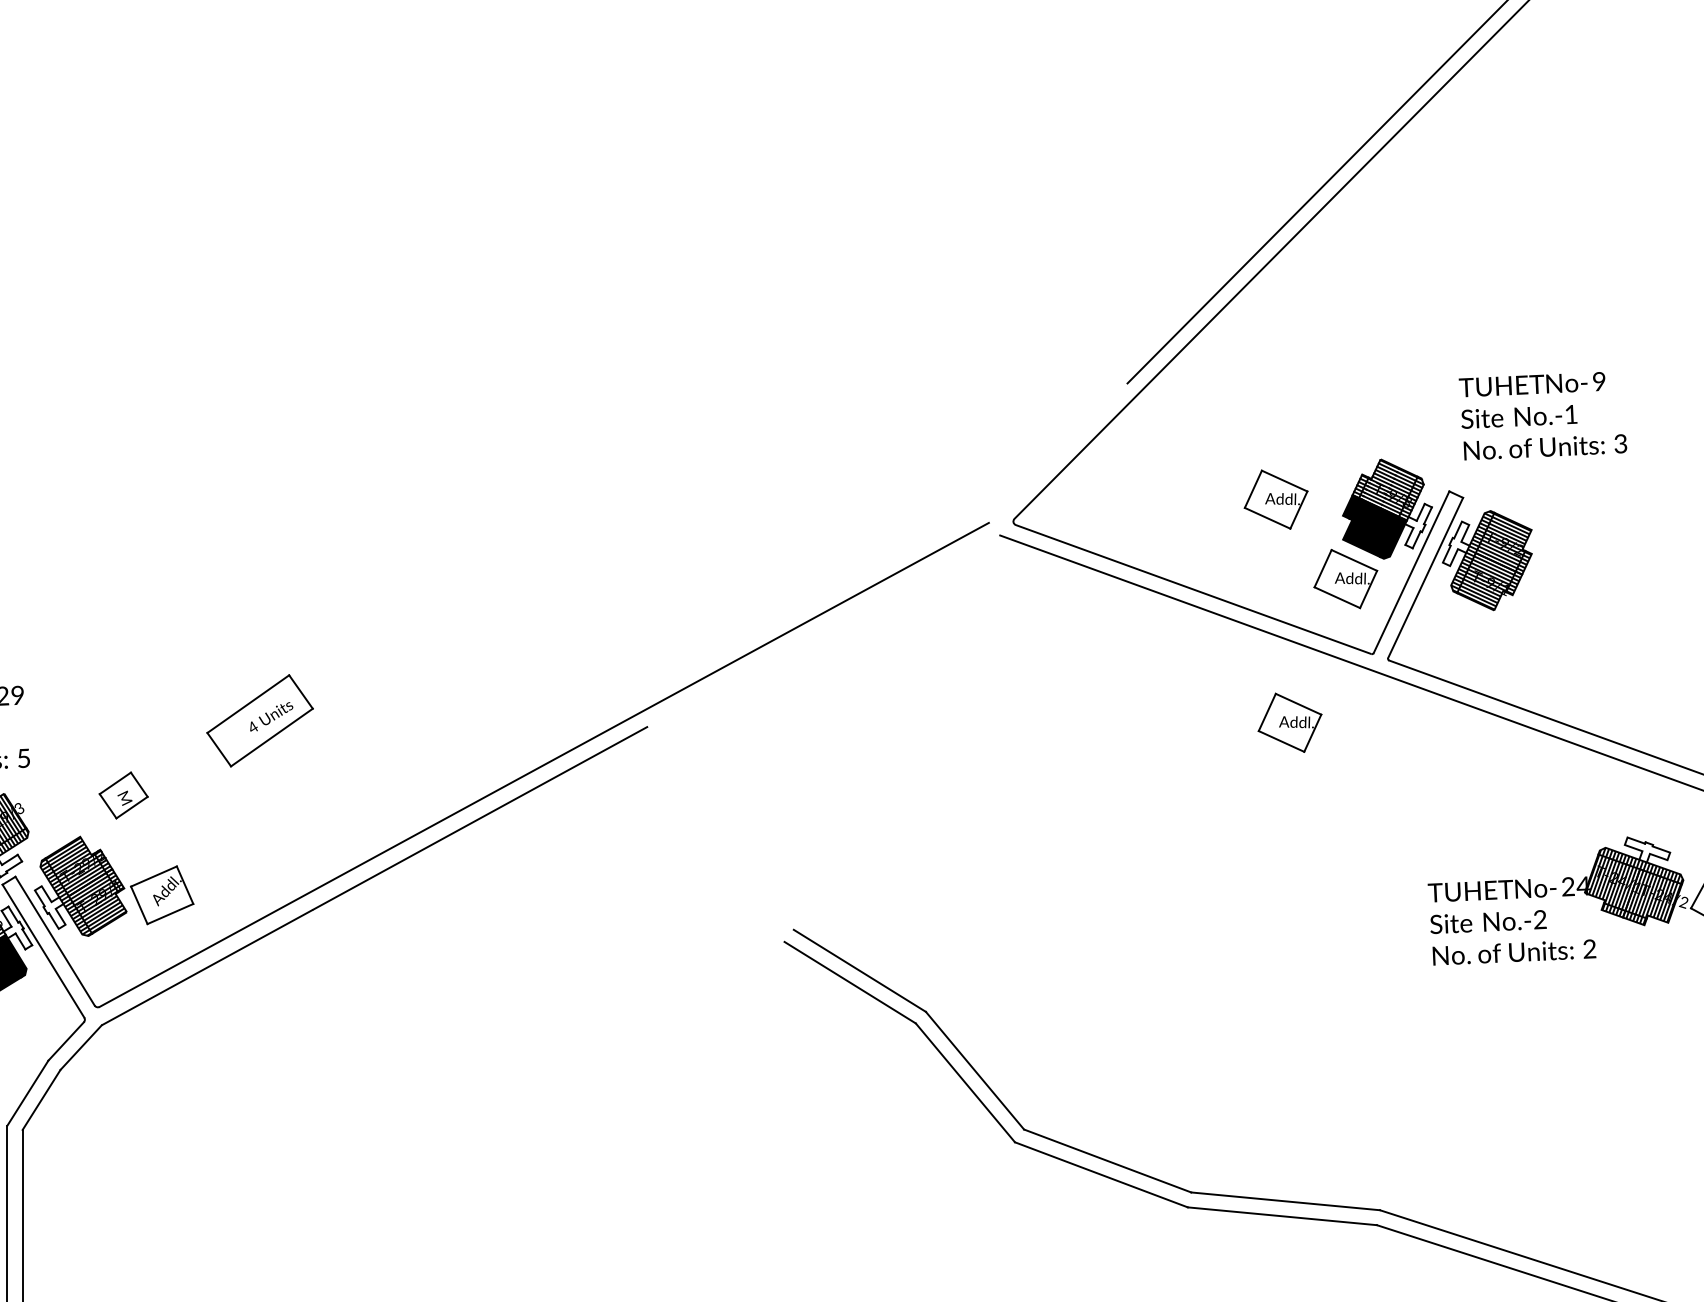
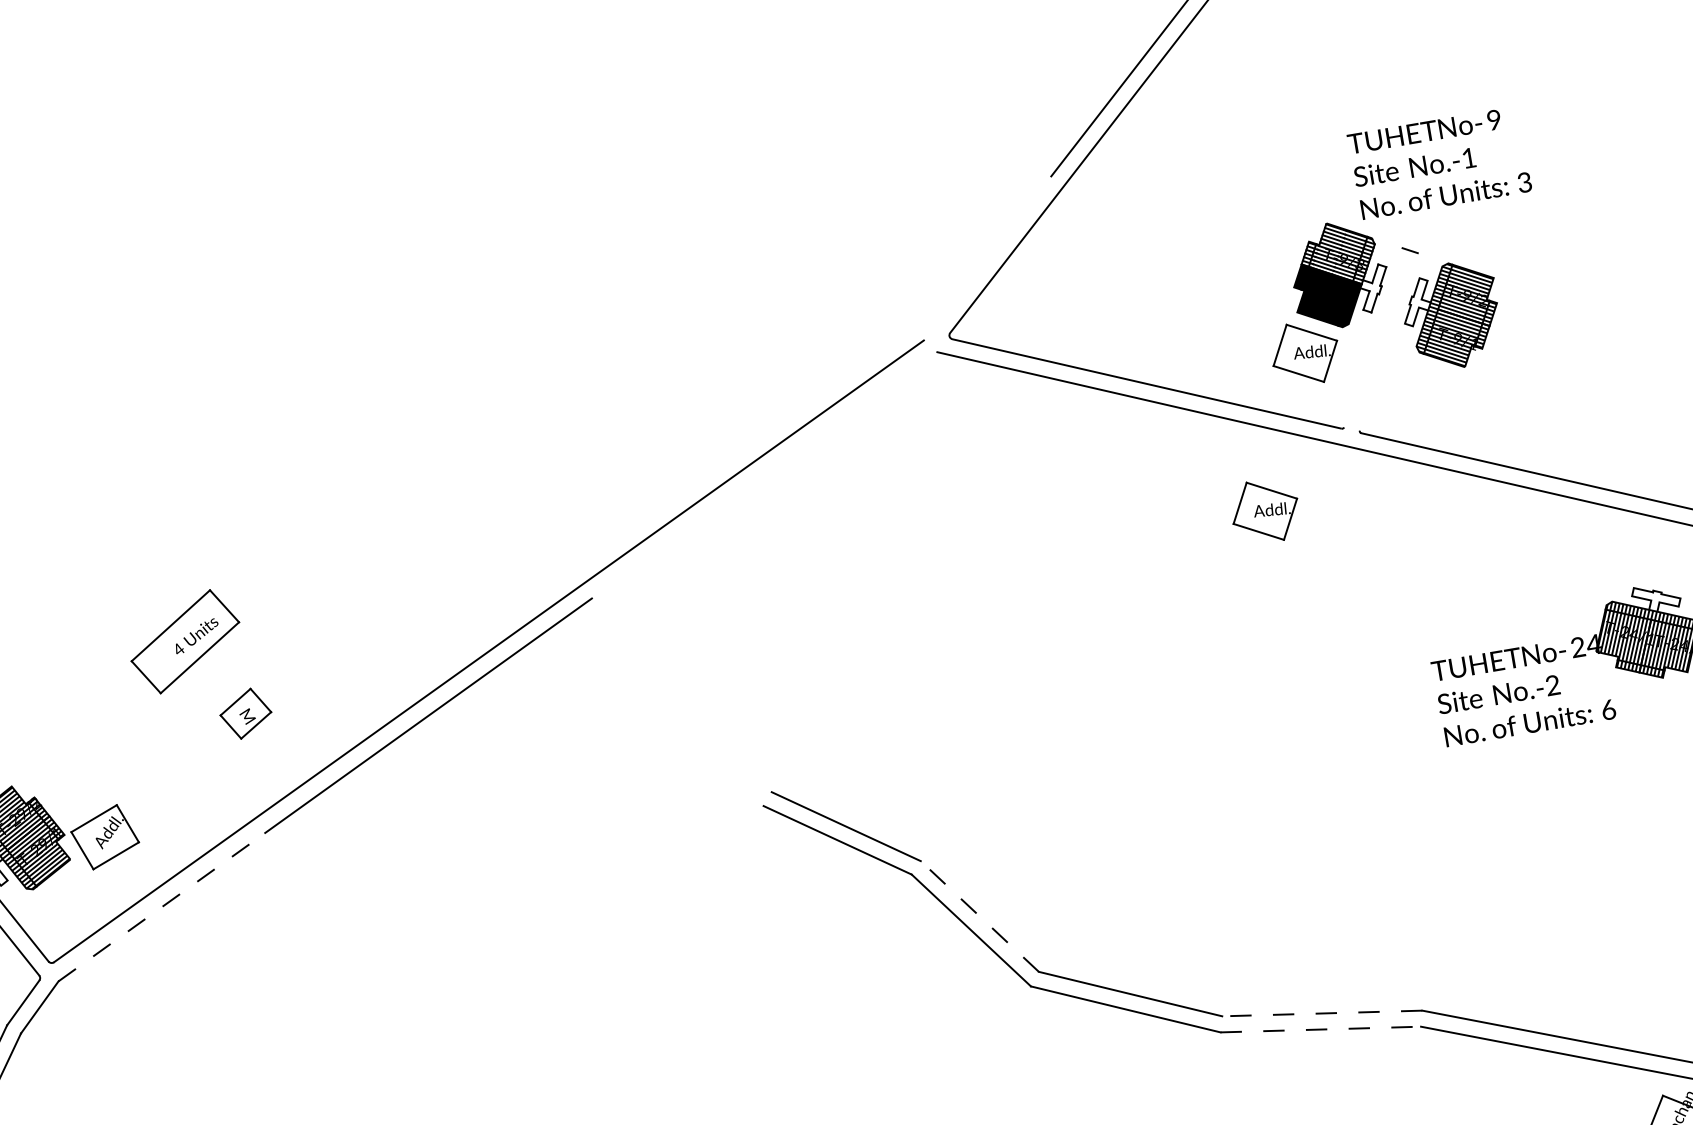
text: (1542, 416) -> (1439, 163), moved
part: (1275, 499) -> (1221, 279), removed
line: (1411, 572) -> (1373, 338), removed
line: (1425, 577) -> (1388, 341), removed
part: (123, 795) -> (245, 713), moved
text: (1589, 948) -> (1608, 709), 2 -> 6
line: (207, 967) -> (161, 907), solid -> dashed
line: (975, 1070) -> (980, 916), solid -> dashed
line: (1285, 1201) -> (1322, 1013), solid -> dashed
line: (1282, 1216) -> (1320, 1029), solid -> dashed

